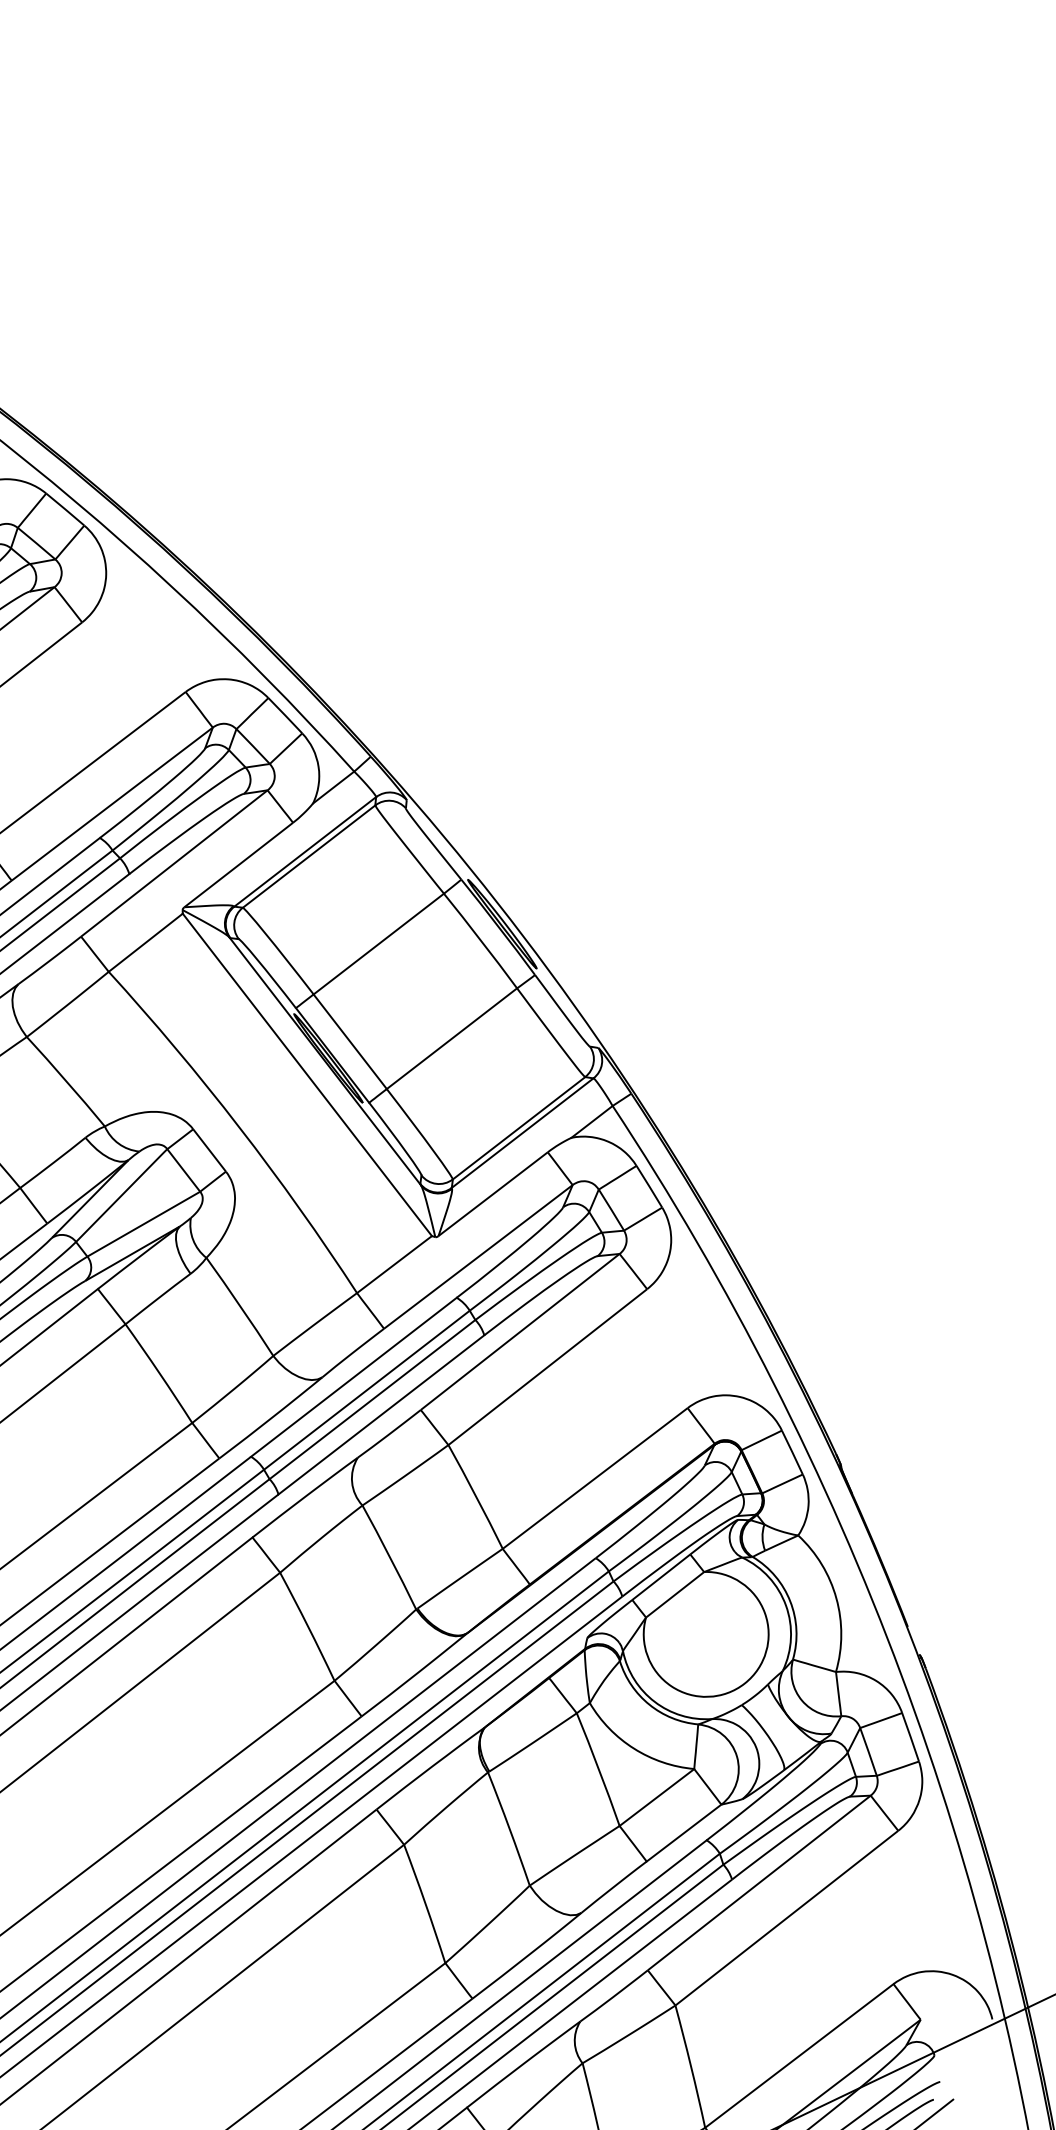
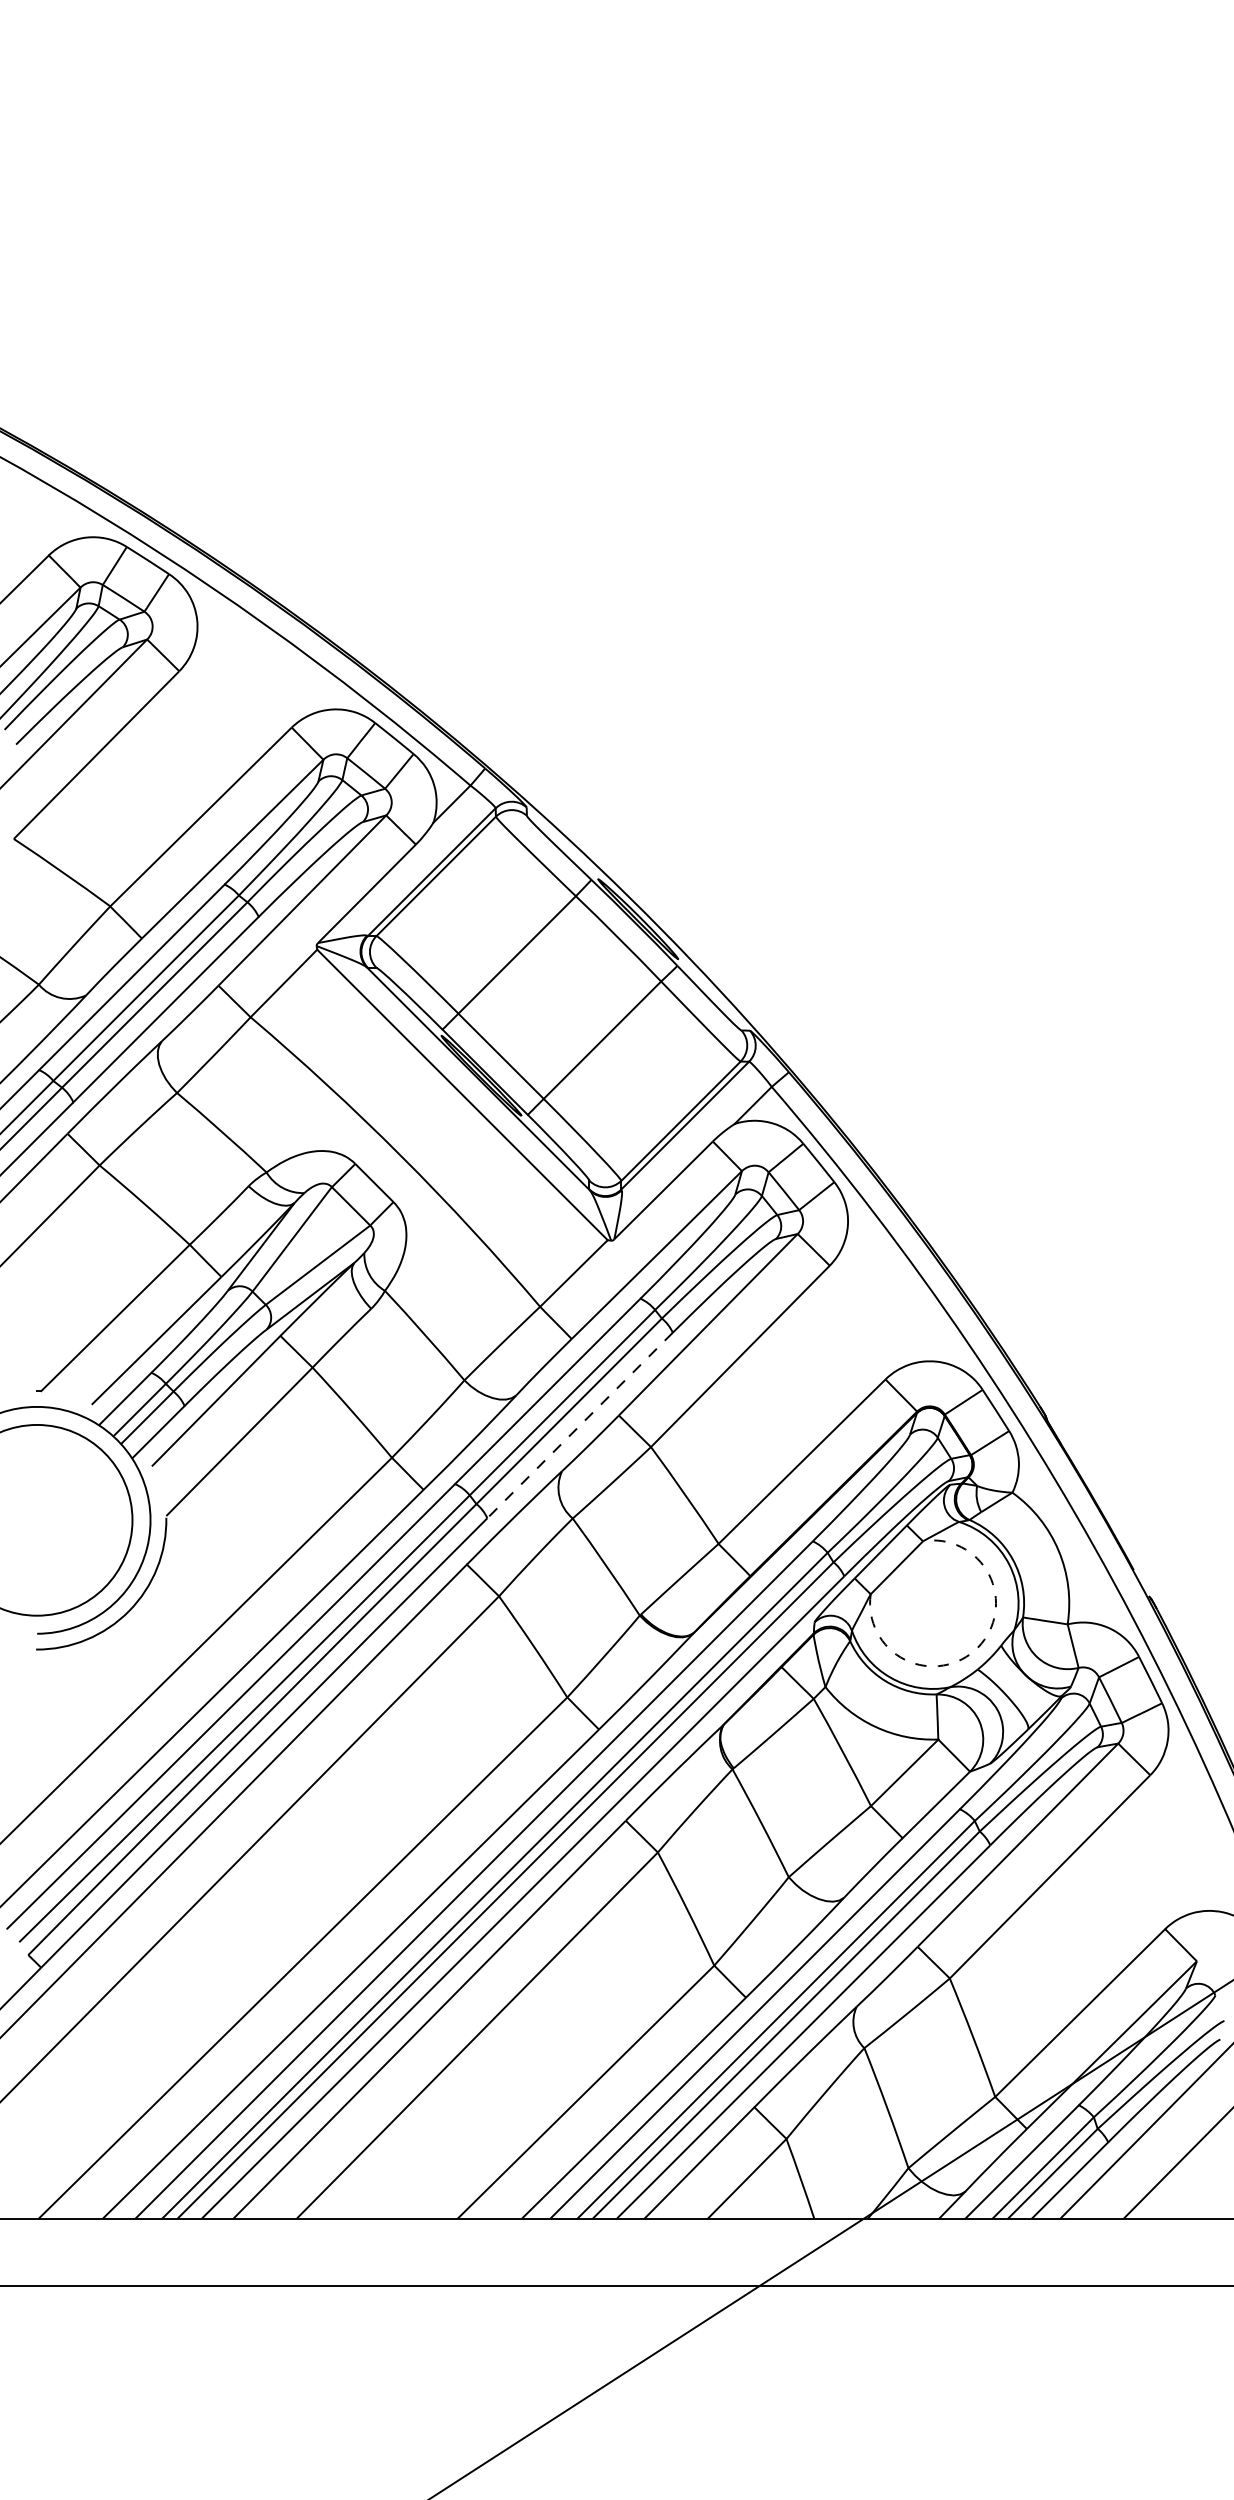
line: (380, 1414) -> (579, 1425), solid -> dashed
arc: (744, 1683) -> (977, 1647), solid -> dashed

